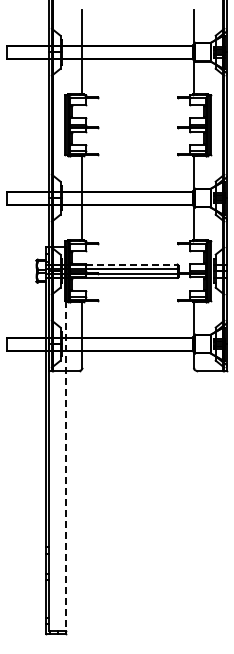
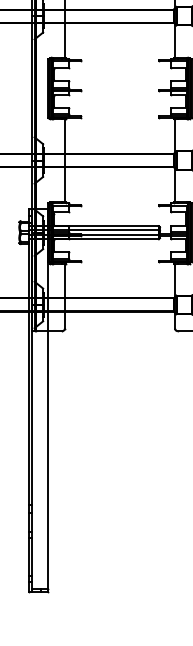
line: (131, 264) -> (113, 226), dashed -> solid
line: (65, 467) -> (48, 427), dashed -> solid

